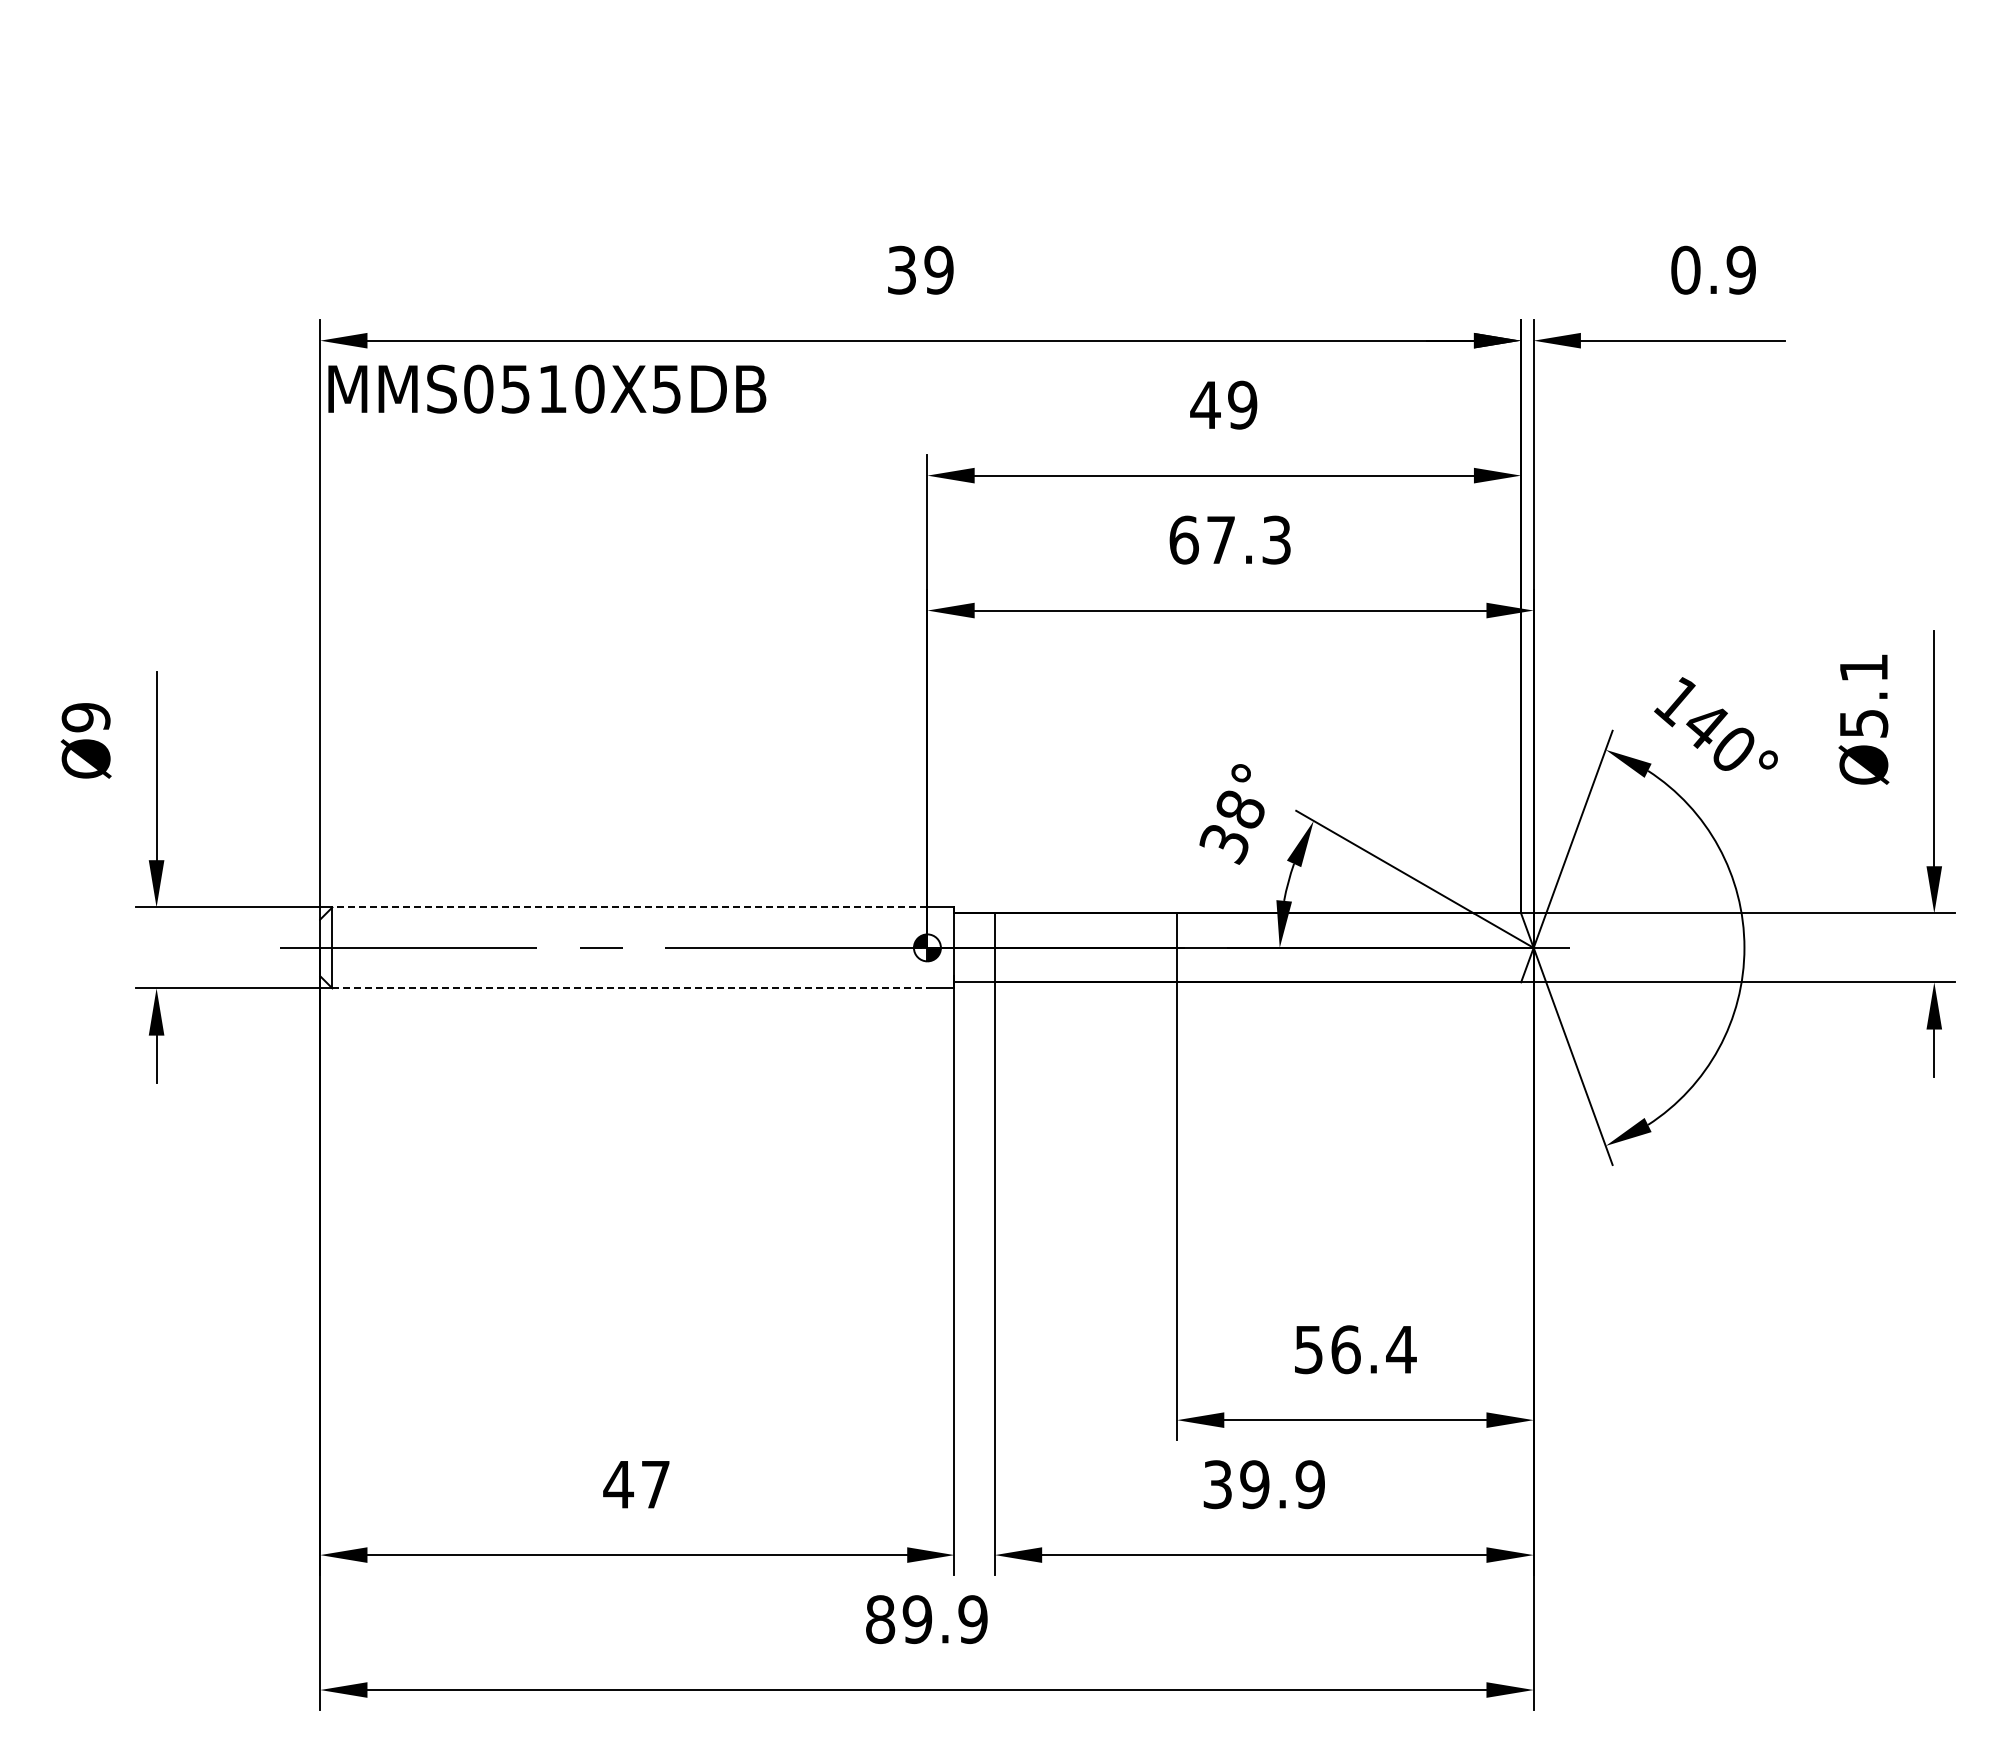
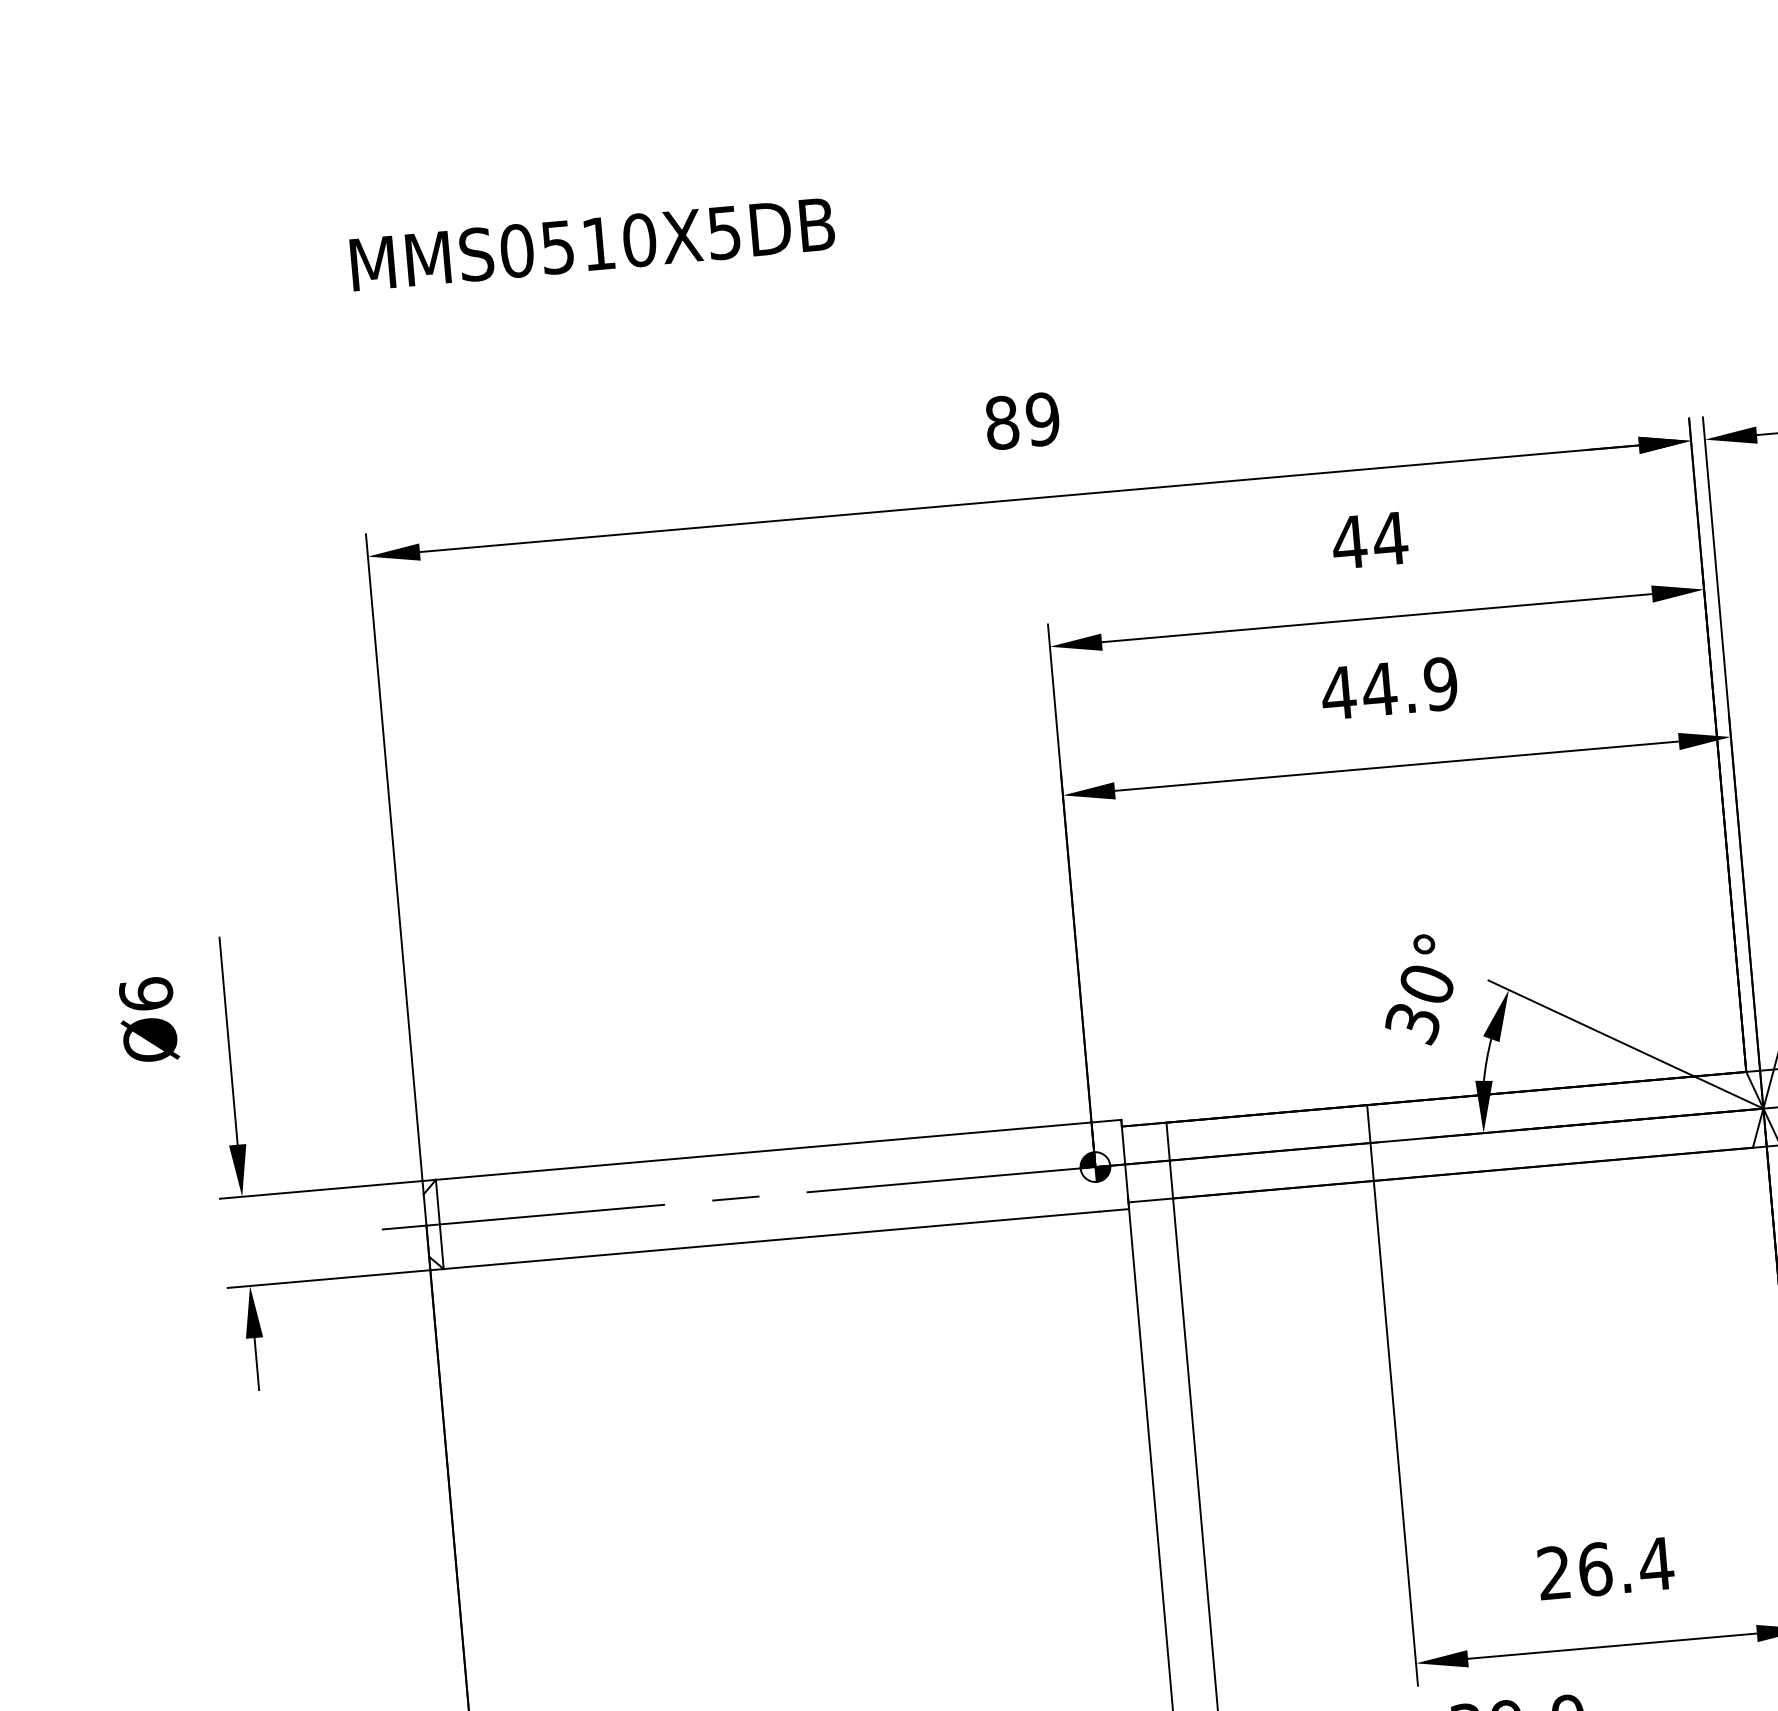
text: (901, 269) -> (1001, 422), 39 -> 89
text: (547, 388) -> (592, 243), moved
text: (1242, 404) -> (1390, 538), 49 -> 44
text: (1229, 539) -> (1388, 687), 67.3 -> 44.9
text: (85, 717) -> (145, 994), Ø9 -> Ø6
text: (1240, 809) -> (1427, 984), 38° -> 30°
line: (629, 907) -> (763, 1151), dashed -> solid
line: (629, 988) -> (771, 1240), dashed -> solid
text: (1308, 1349) -> (1554, 1572), 56.4 -> 26.4

